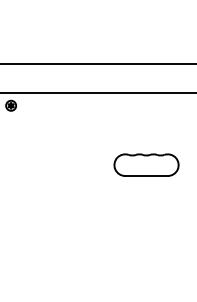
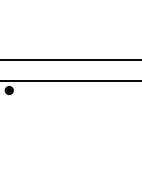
part: (146, 164) -> (107, 133), removed

